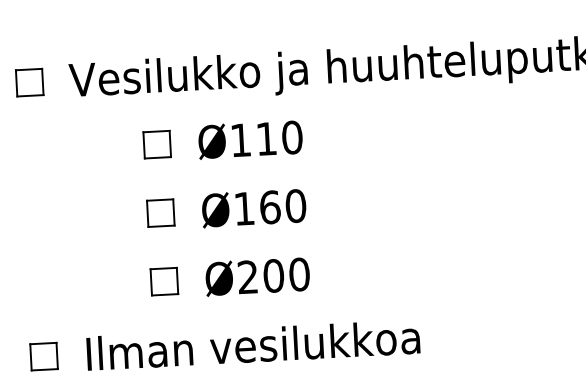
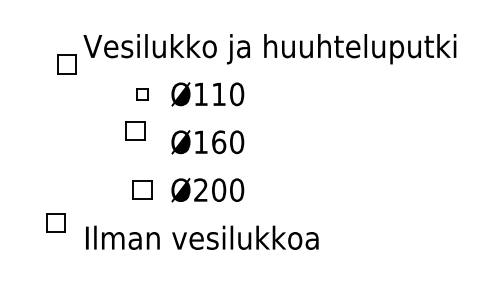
part: (29, 82) -> (66, 64), moved
part: (157, 144) -> (142, 94), size x0.6
part: (160, 212) -> (135, 130), moved
part: (43, 355) -> (55, 222), moved

